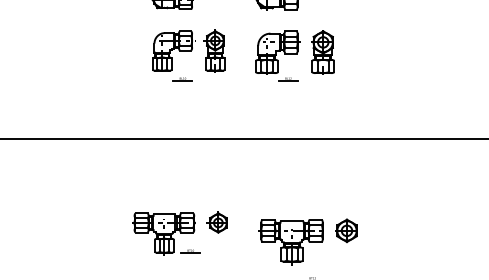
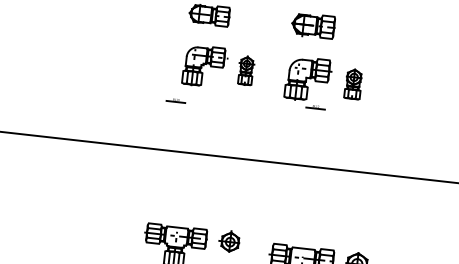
part: (214, 50) -> (245, 70), size x0.7
part: (322, 52) -> (352, 84), size x0.7
part: (182, 79) -> (175, 100), moved

